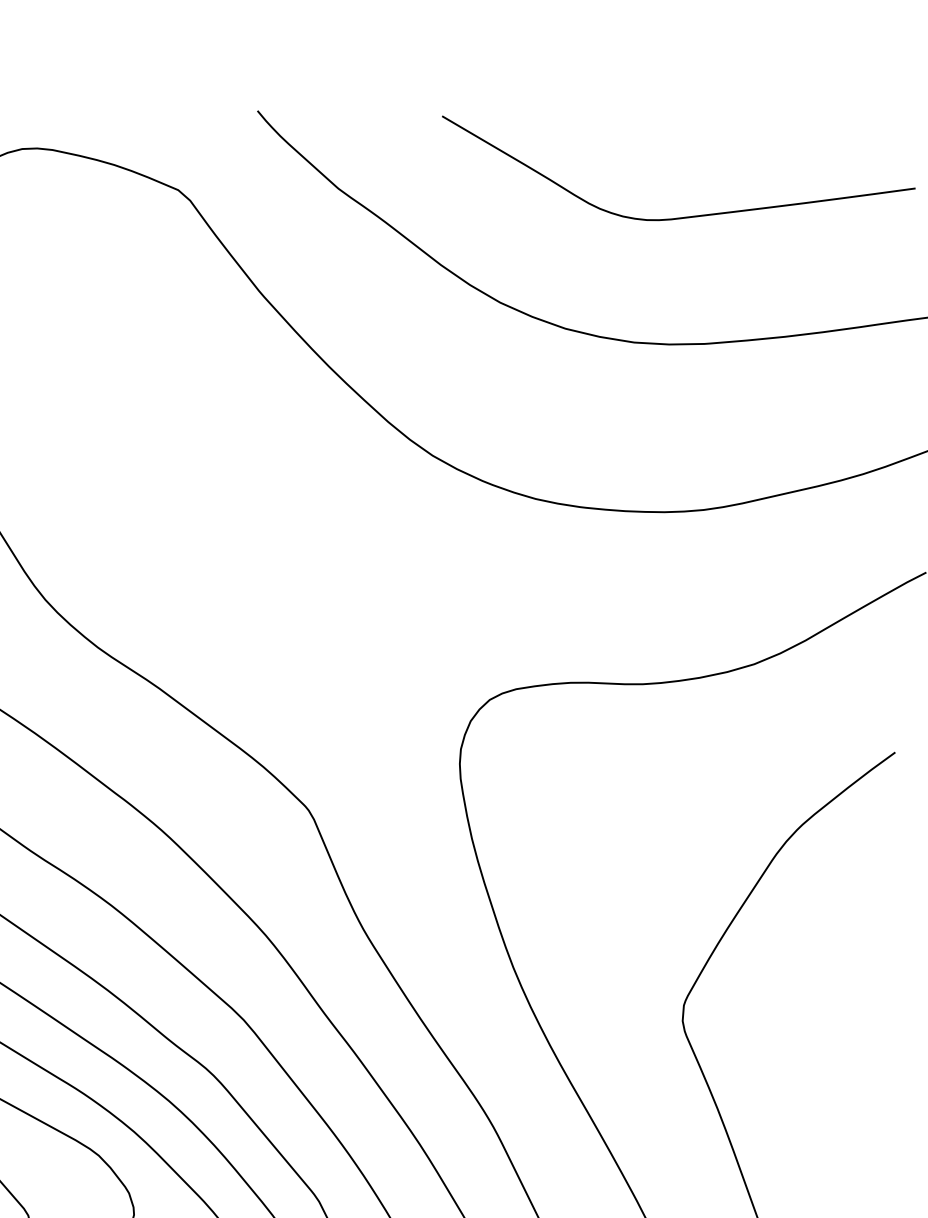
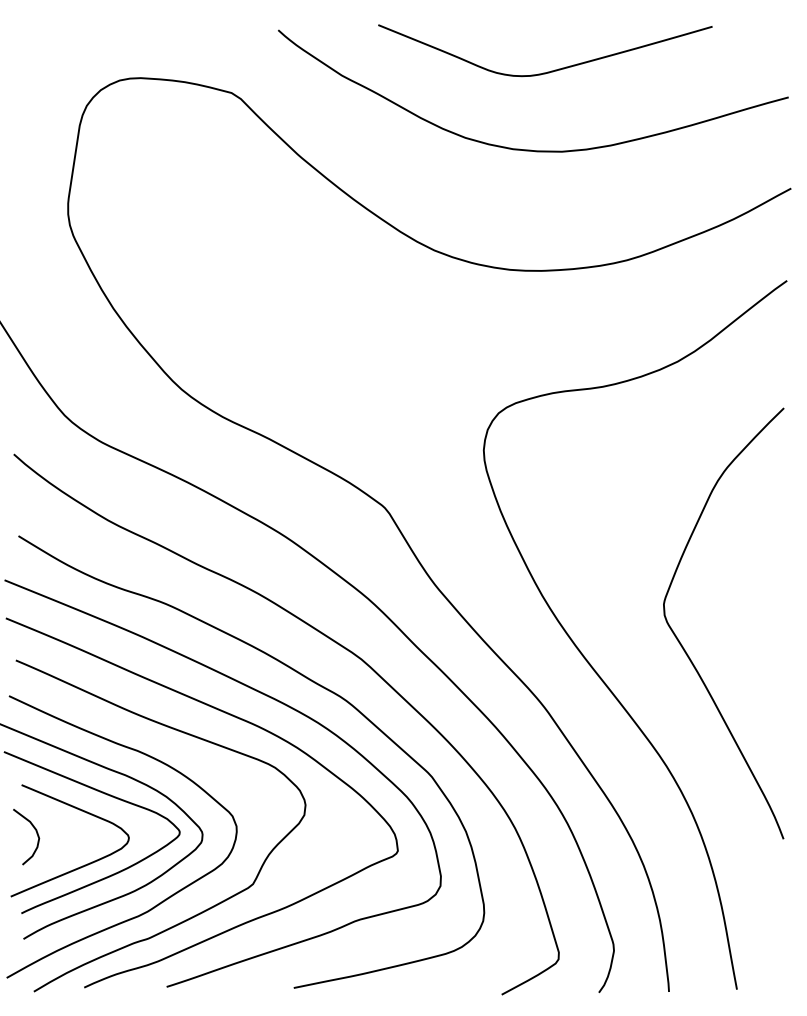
curve: (678, 216) -> (551, 70), moved

